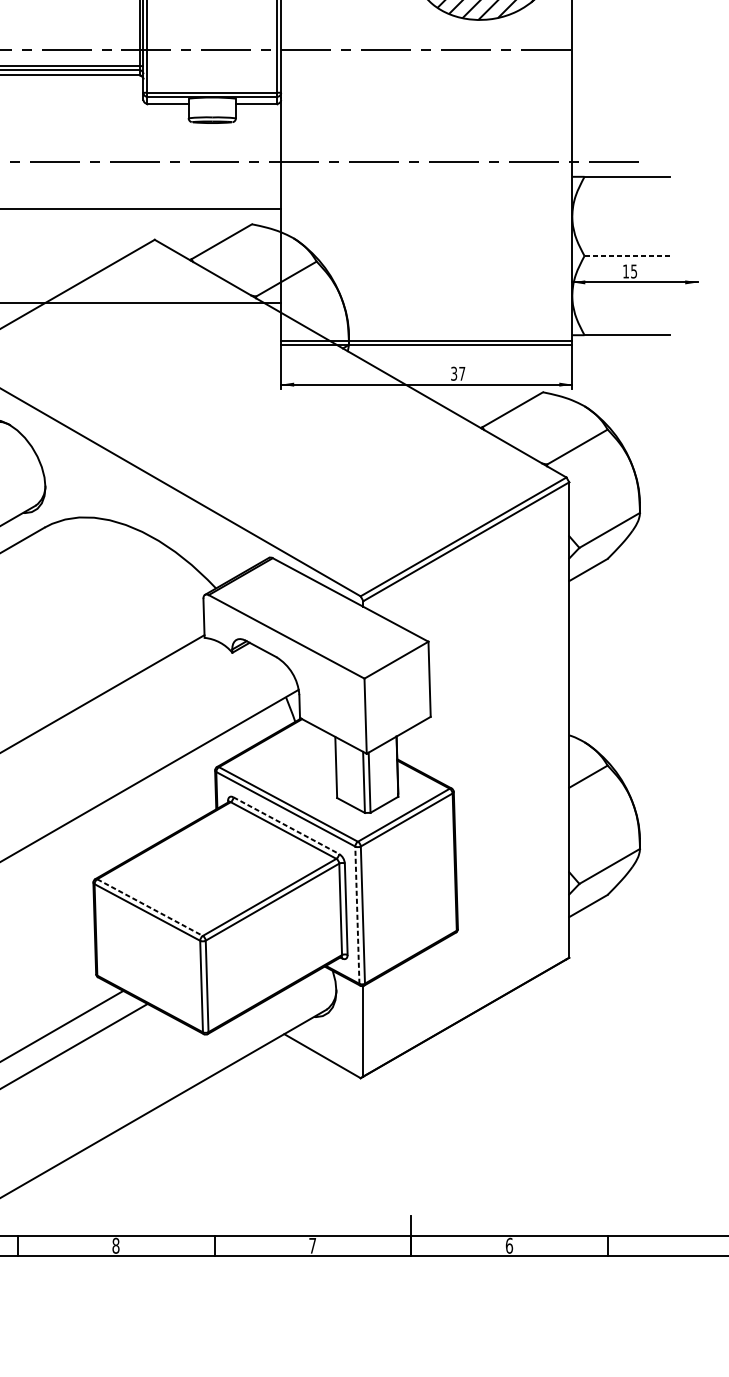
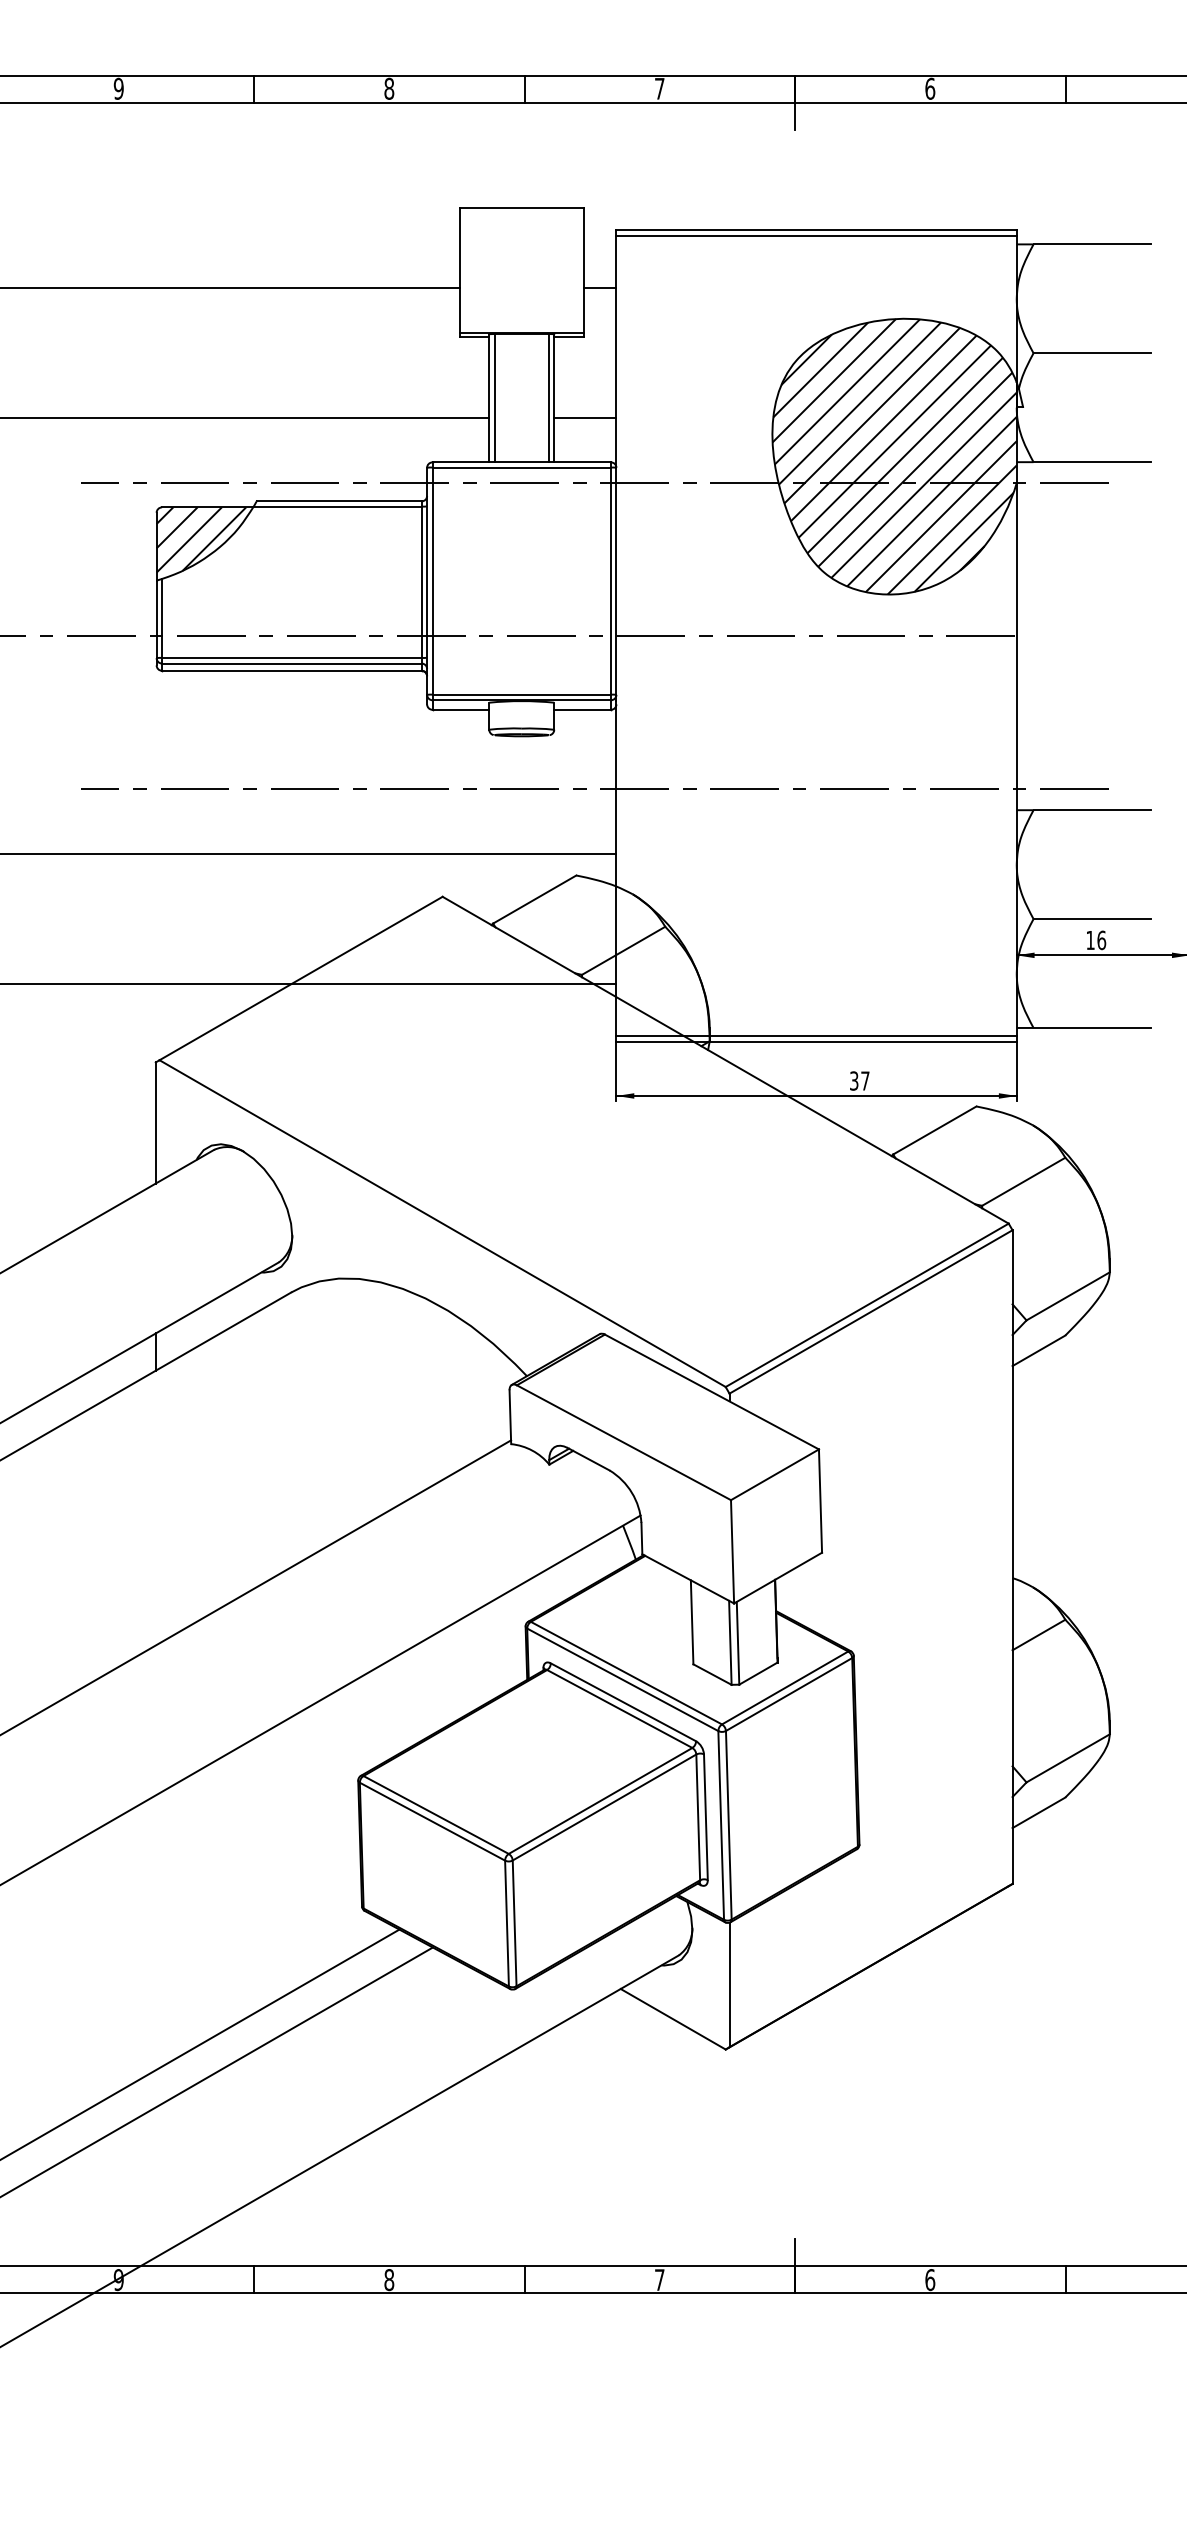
line: (627, 256) -> (1092, 919), dashed -> solid
text: (633, 271) -> (1101, 940), 15 -> 16
line: (286, 825) -> (623, 1702), dashed -> solid
line: (150, 907) -> (436, 1815), dashed -> solid
line: (357, 914) -> (721, 1824), dashed -> solid

